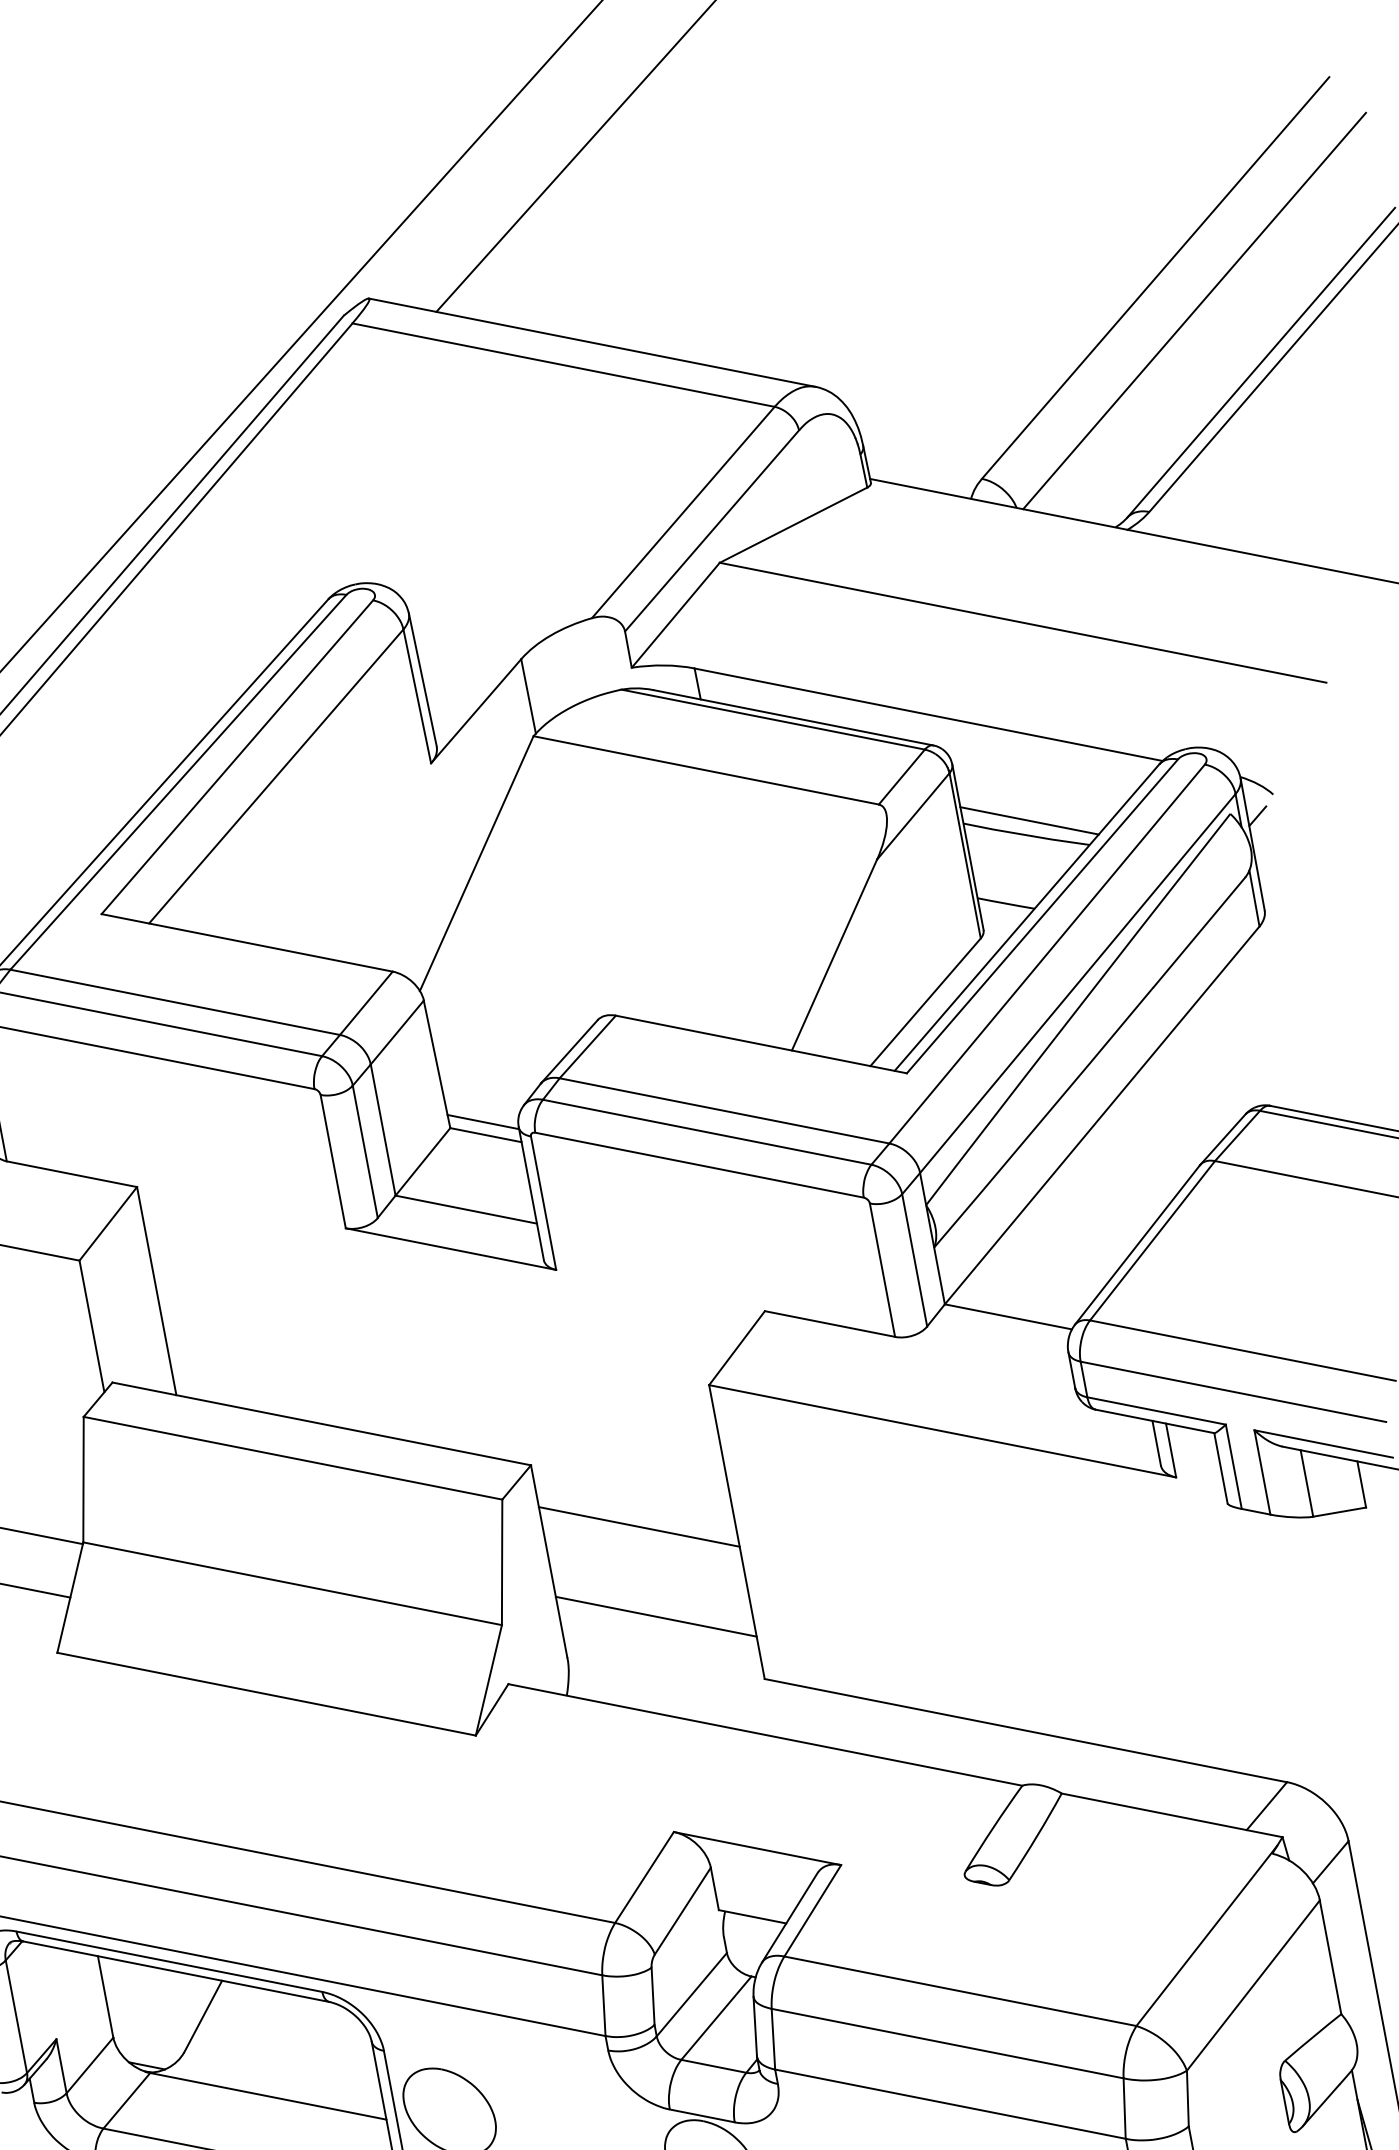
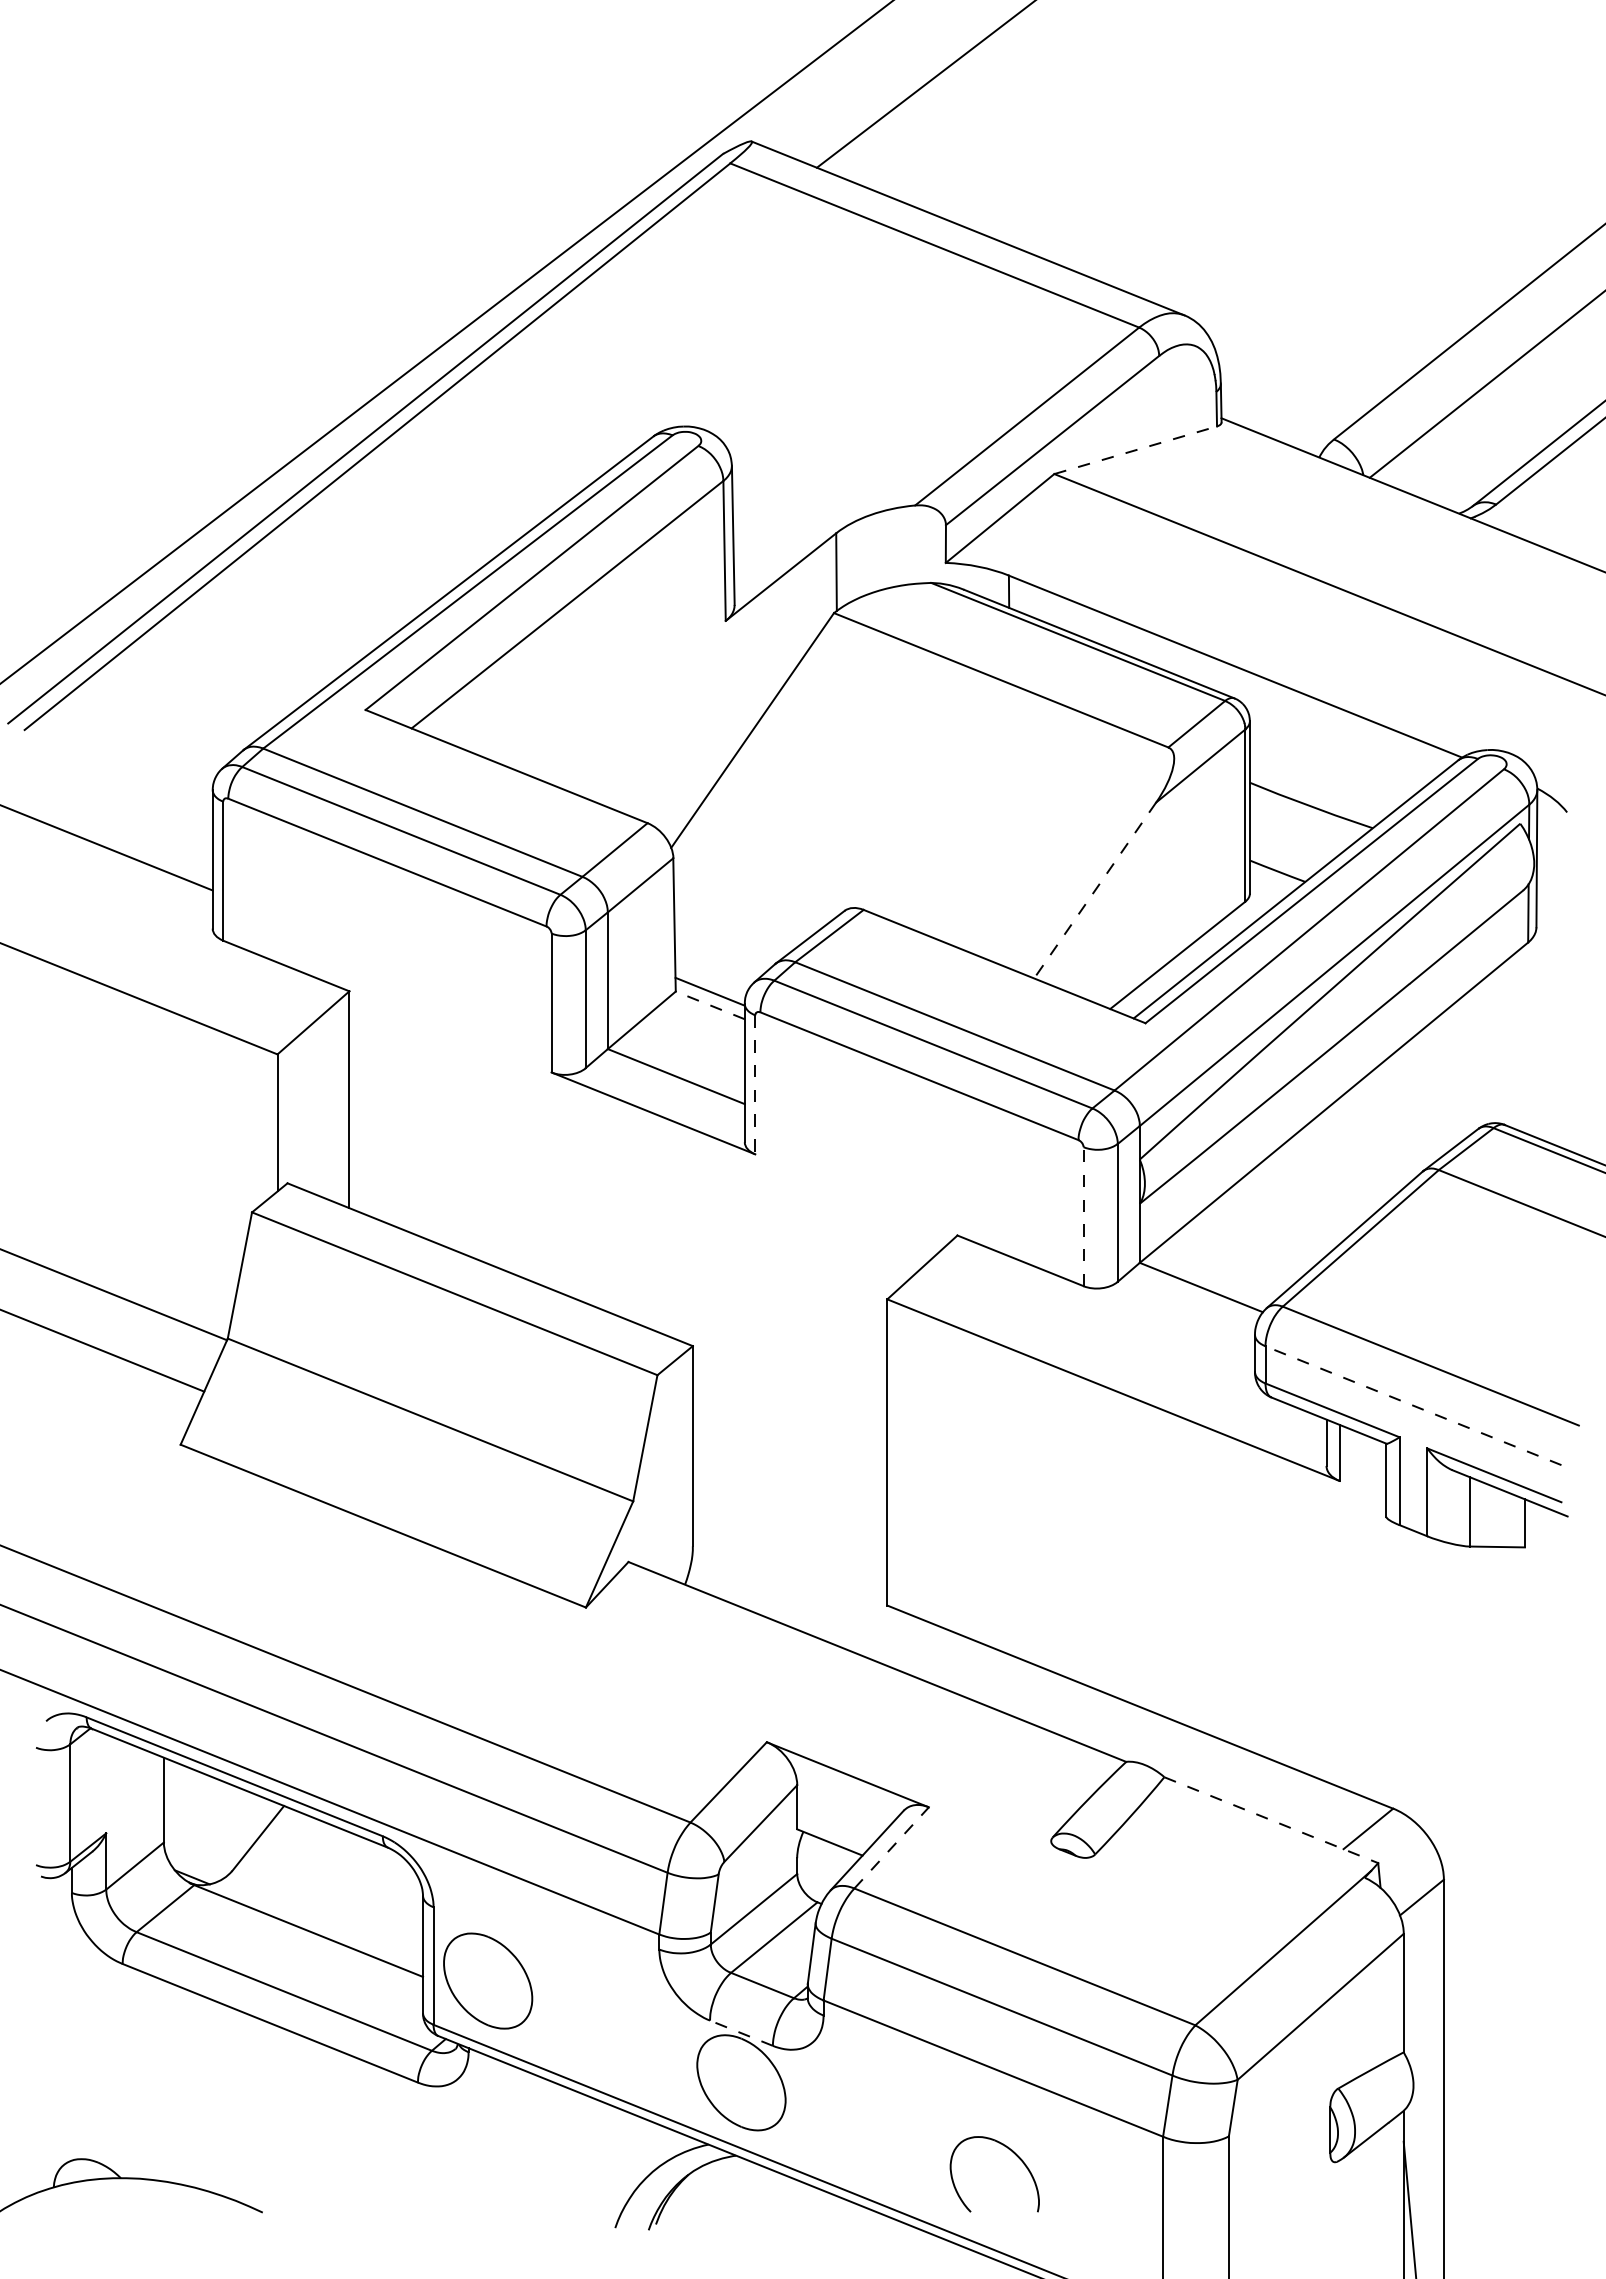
line: (793, 525) -> (1135, 450), solid -> dashed
line: (1257, 816) -> (1547, 831), removed
line: (1029, 820) -> (1316, 792), removed
line: (833, 955) -> (1094, 890), solid -> dashed
line: (485, 1135) -> (709, 1005), solid -> dashed
line: (543, 1203) -> (755, 1085), solid -> dashed
line: (882, 1270) -> (1083, 1216), solid -> dashed
line: (1233, 1391) -> (1413, 1405), solid -> dashed
line: (638, 1526) -> (789, 1428), removed
line: (655, 1617) -> (789, 1522), removed
line: (1172, 1815) -> (1271, 1820), solid -> dashed
line: (812, 1910) -> (891, 1847), solid -> dashed
line: (702, 2116) -> (741, 2033), solid -> dashed

